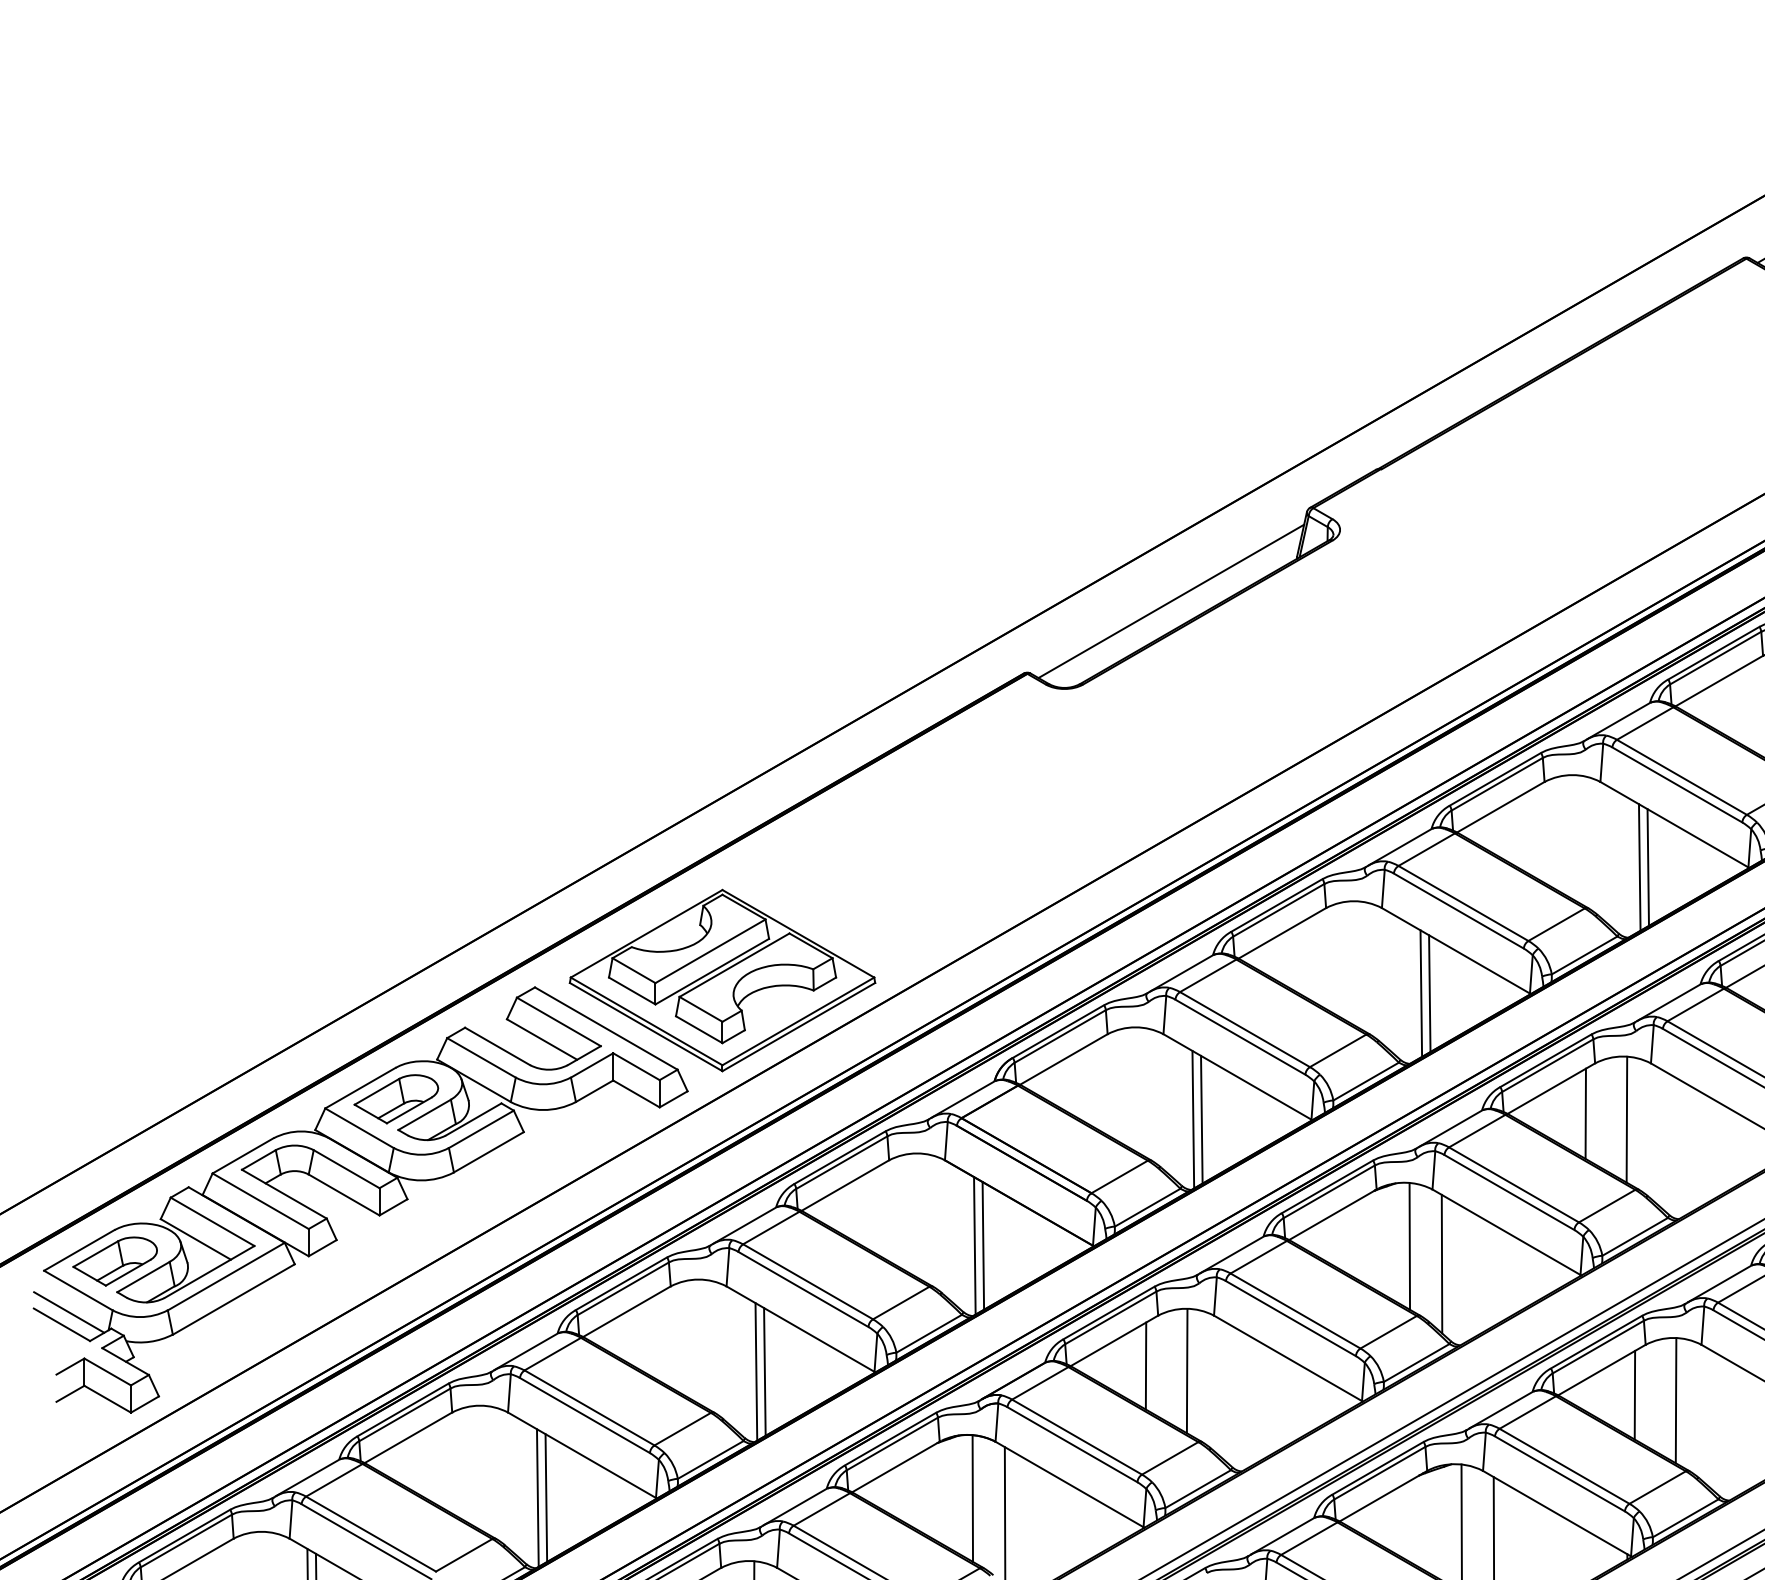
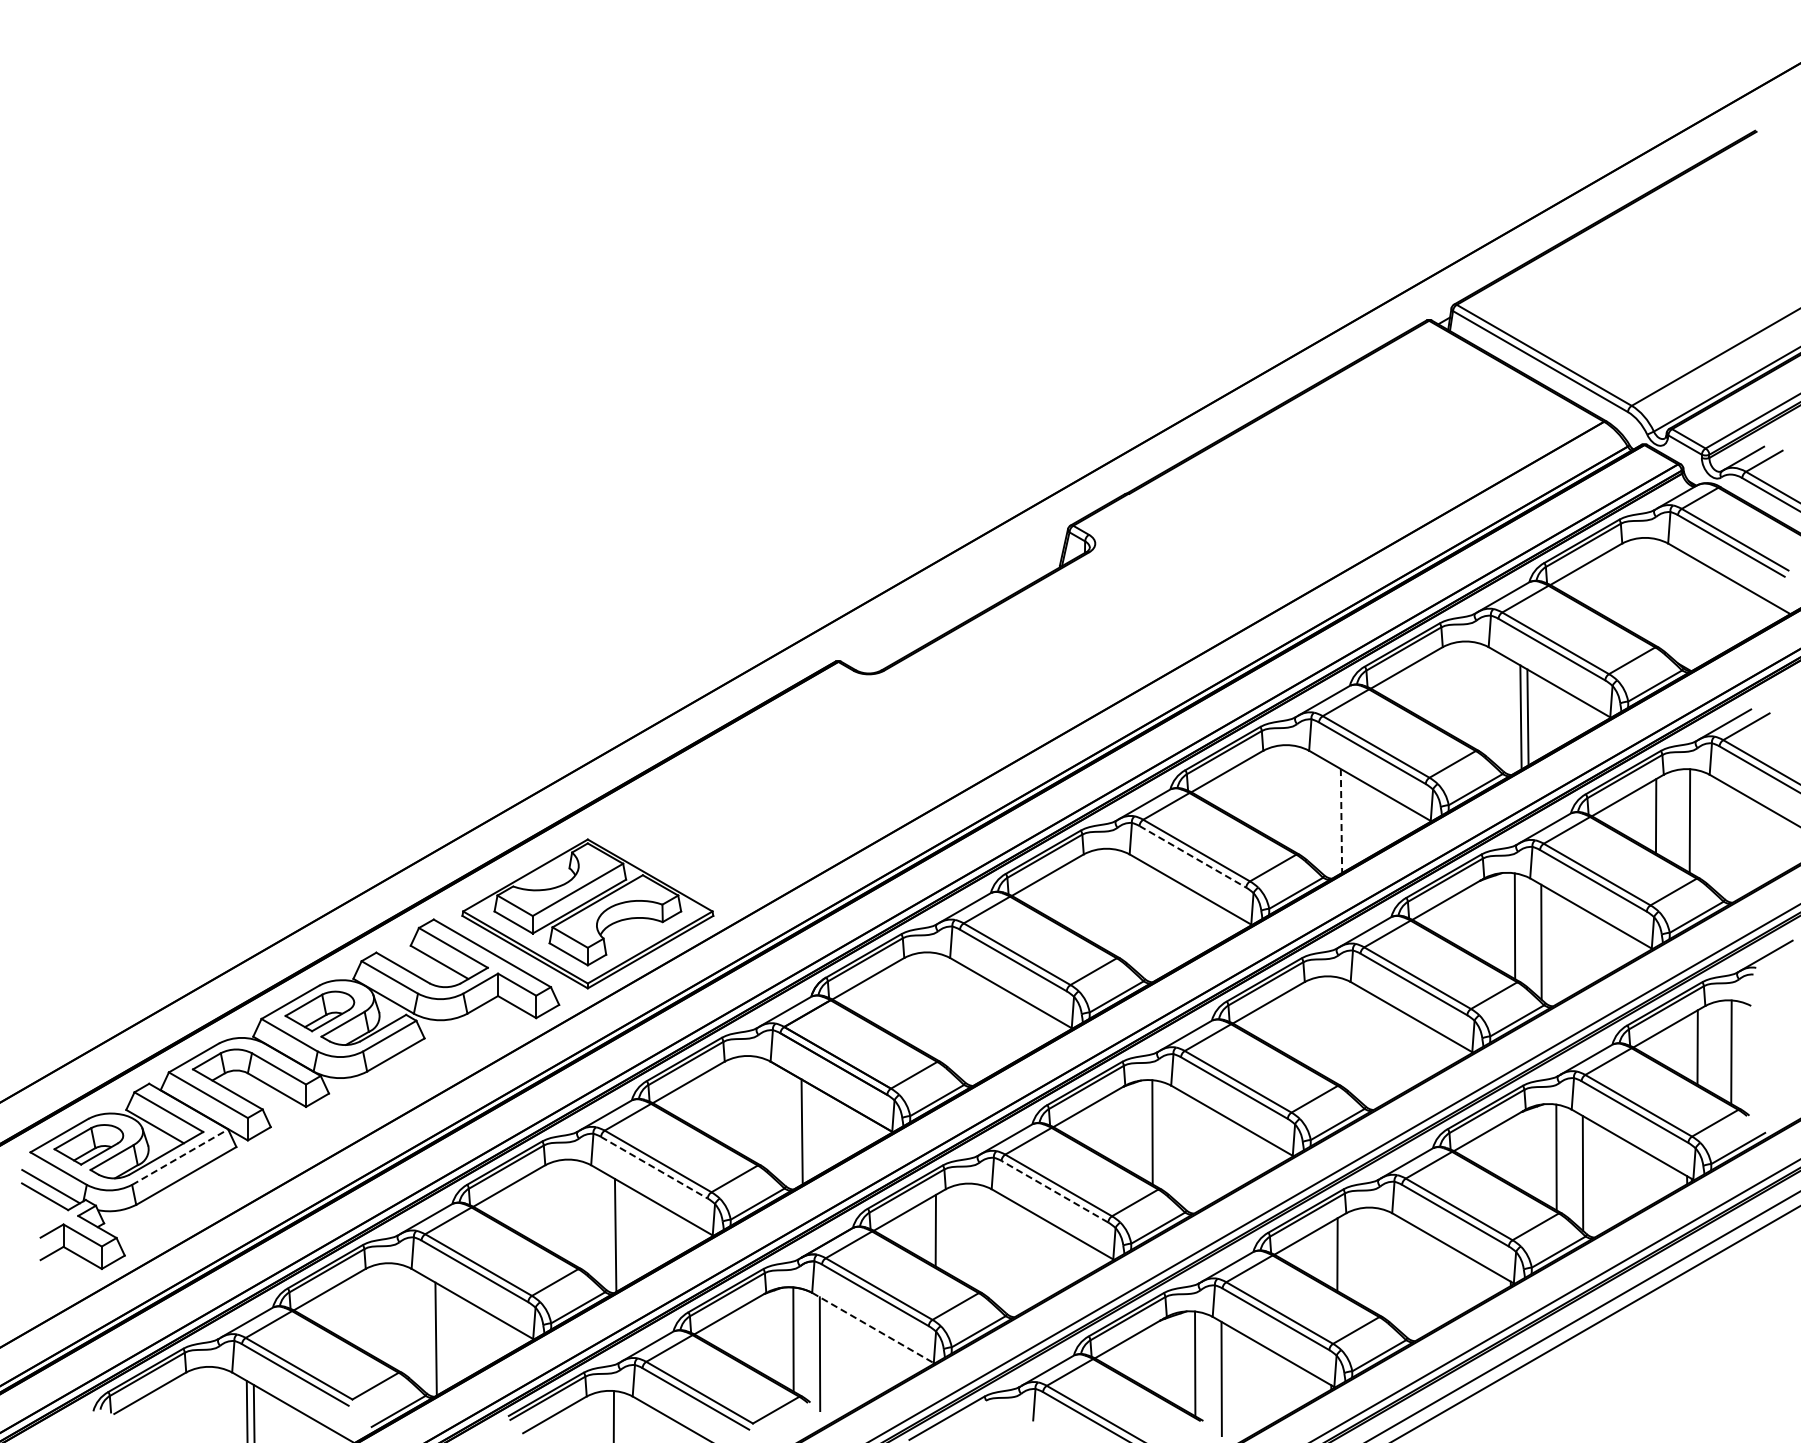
line: (1171, 601) -> (956, 602), removed
line: (1639, 868) -> (1341, 821), solid -> dashed
line: (1648, 868) -> (1348, 821), removed
line: (1458, 910) -> (1192, 856), solid -> dashed
line: (1420, 993) -> (1161, 924), removed
line: (1429, 993) -> (1168, 924), removed
line: (1585, 1113) -> (1296, 1023), removed
line: (1193, 1118) -> (974, 1027), removed
line: (1201, 1118) -> (981, 1027), removed
line: (1626, 1118) -> (1330, 1027), removed
line: (974, 1245) -> (794, 1131), removed
line: (1441, 1263) -> (1178, 1146), removed
line: (226, 1275) -> (180, 1156), solid -> dashed
line: (803, 1289) -> (654, 1167), solid -> dashed
line: (1290, 1318) -> (1054, 1191), solid -> dashed
line: (1187, 1370) -> (969, 1234), removed
line: (764, 1371) -> (622, 1235), removed
line: (1676, 1399) -> (1371, 1258), removed
line: (1070, 1485) -> (873, 1328), solid -> dashed
line: (545, 1497) -> (442, 1338), removed

